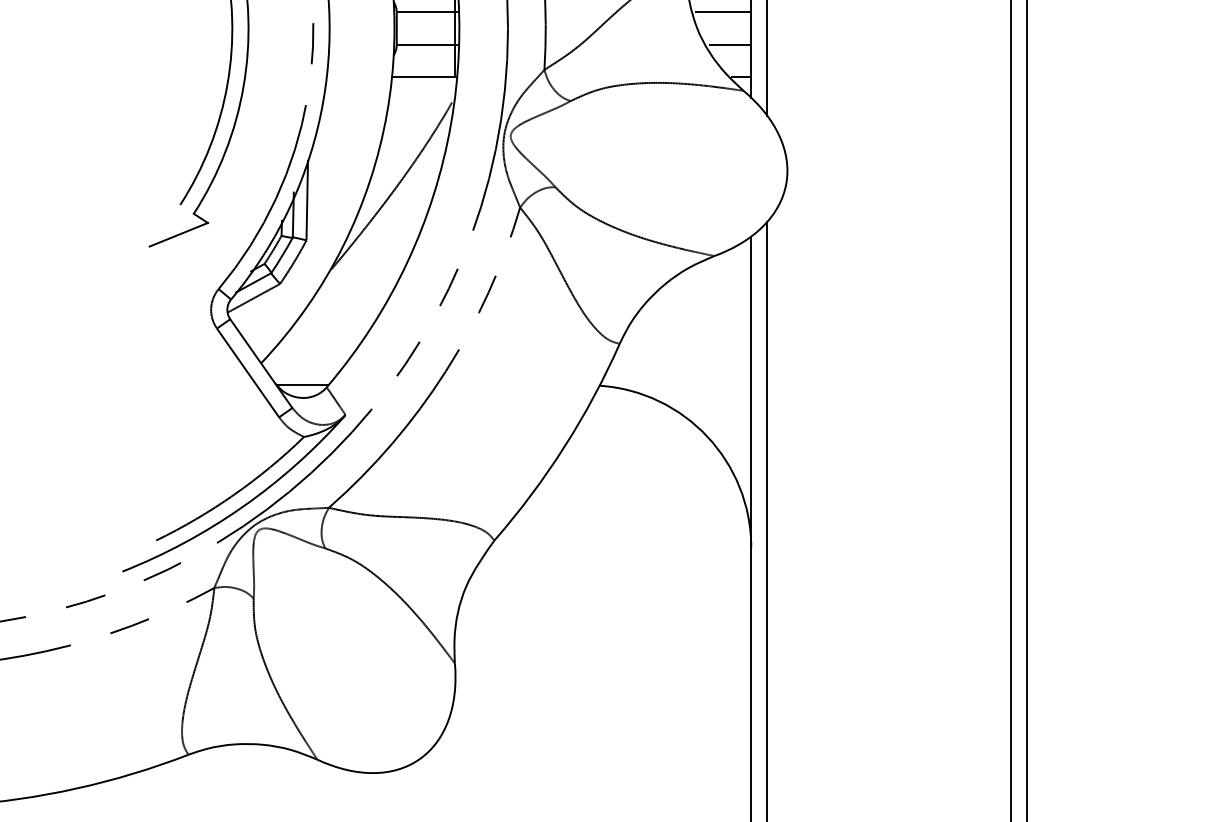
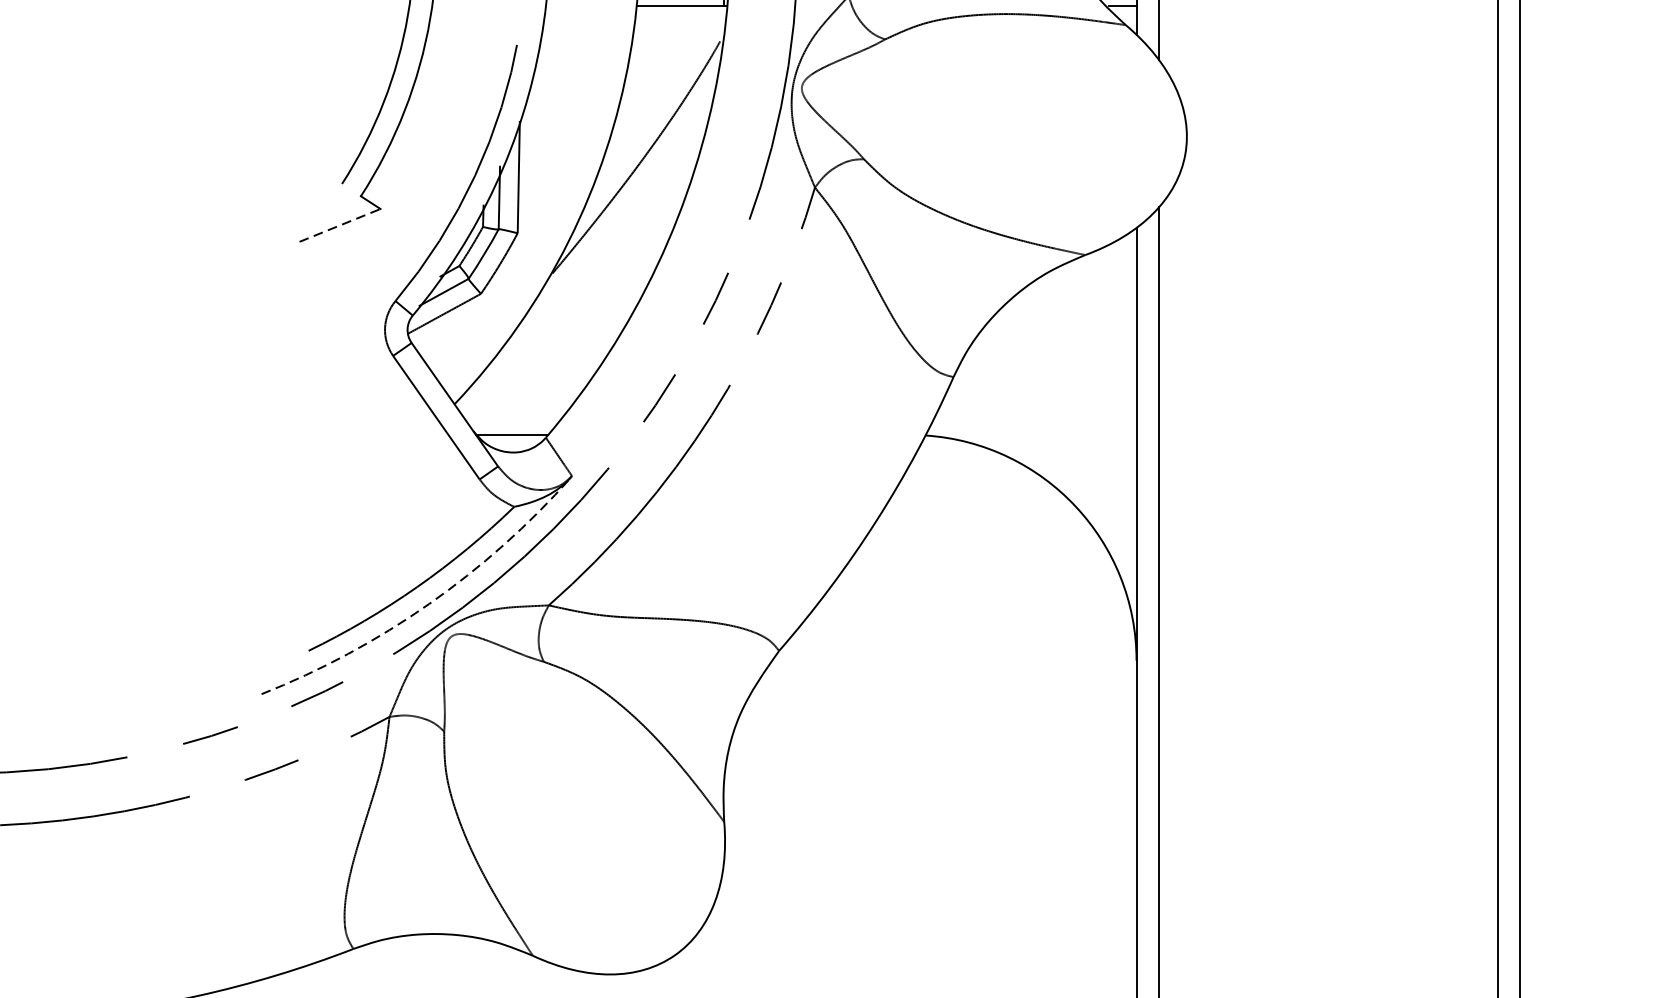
line: (179, 234) -> (341, 225), solid -> dashed
arc: (242, 506) -> (428, 603), solid -> dashed

